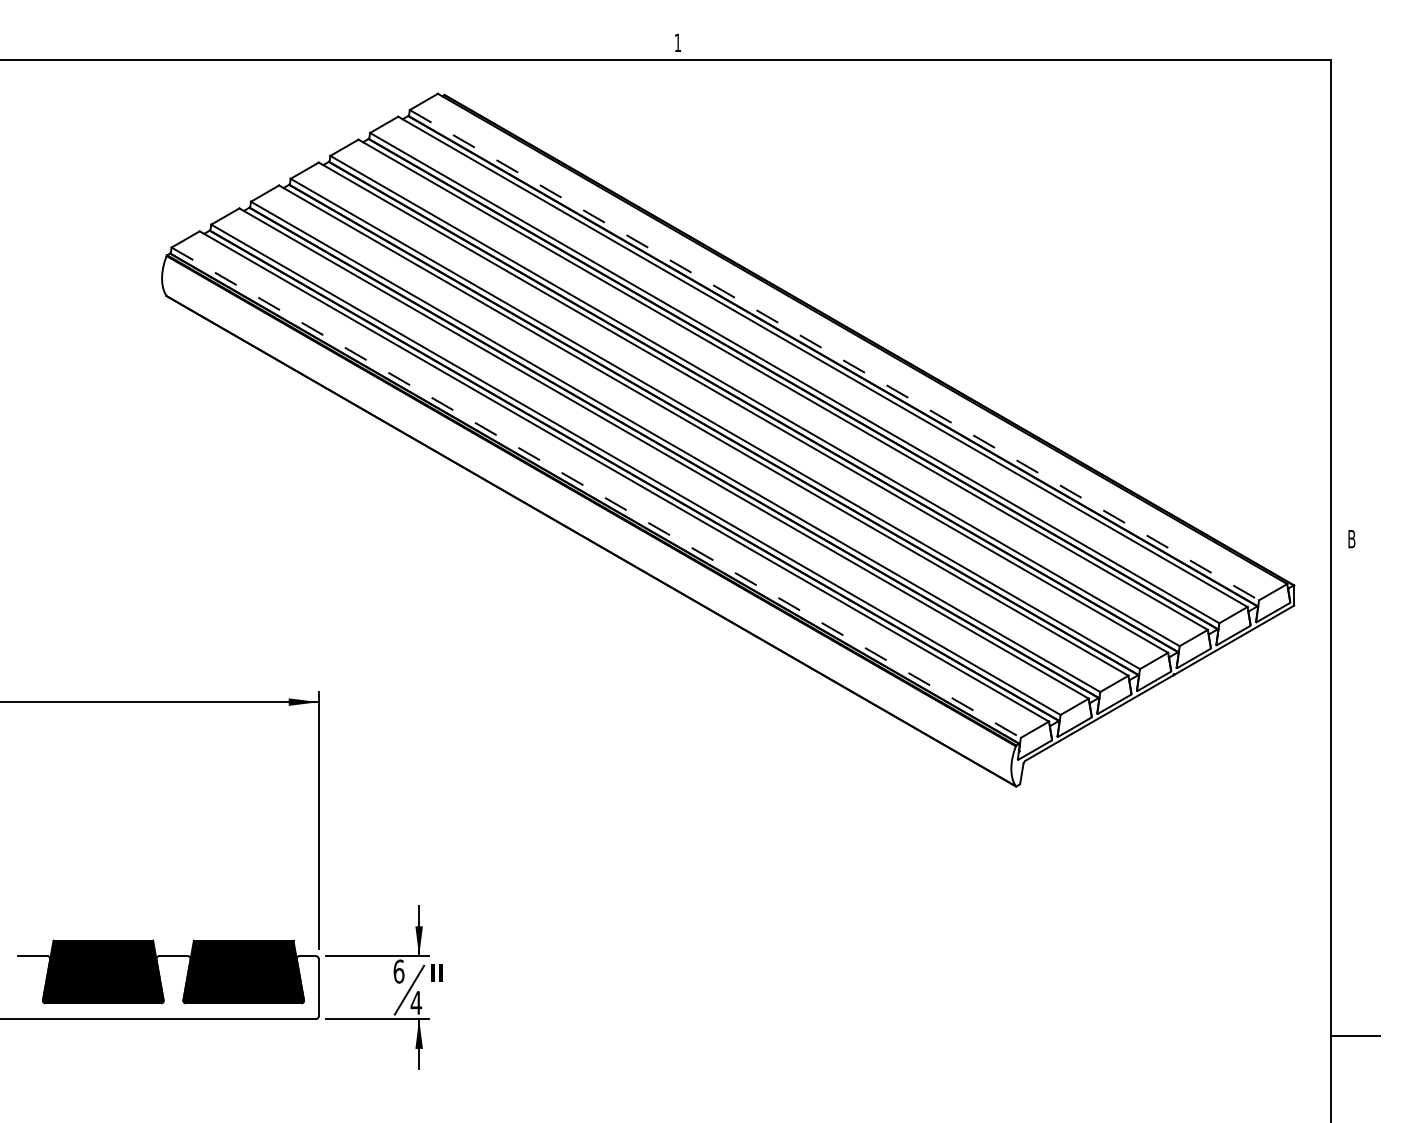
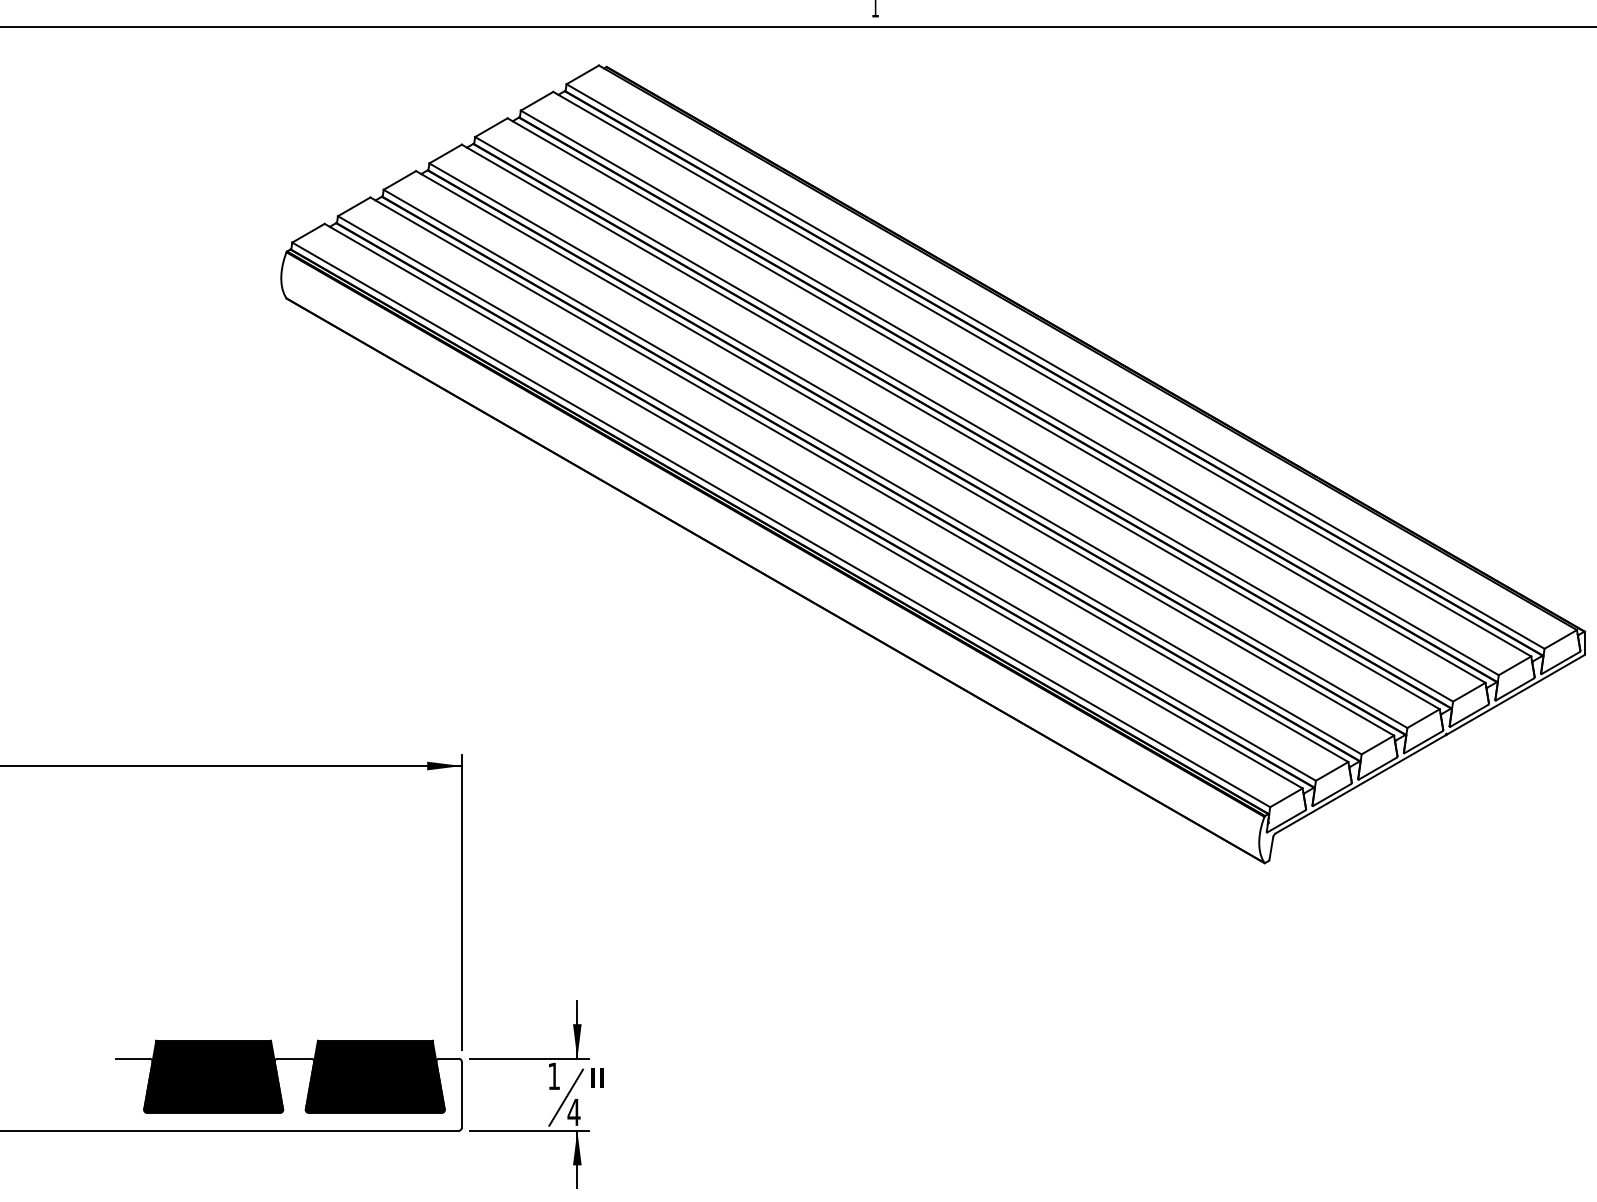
line: (834, 355) -> (1055, 366), dashed -> solid
line: (596, 492) -> (781, 524), dashed -> solid
text: (398, 971) -> (553, 1076), 6 -> 1

